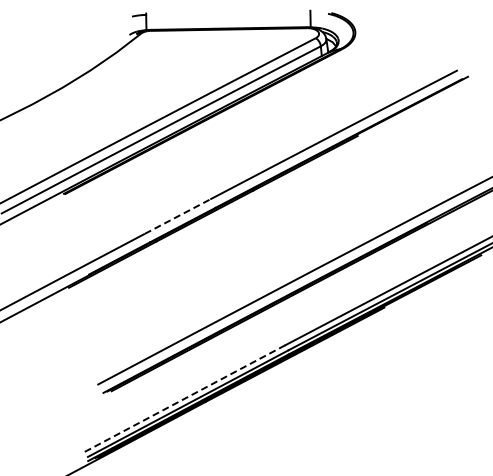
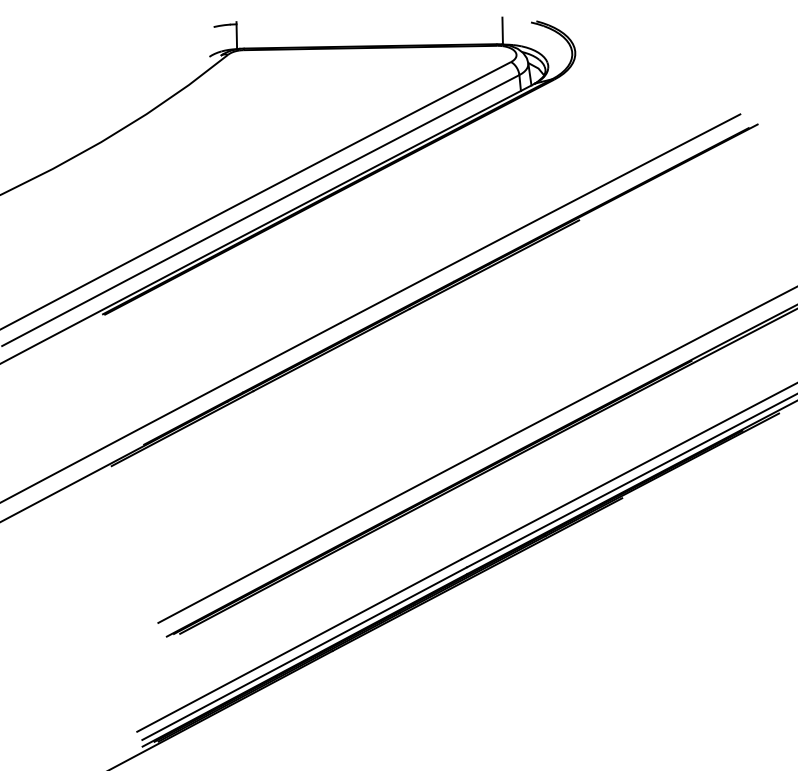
line: (177, 216) -> (287, 350), dashed -> solid
line: (185, 398) -> (300, 645), dashed -> solid

